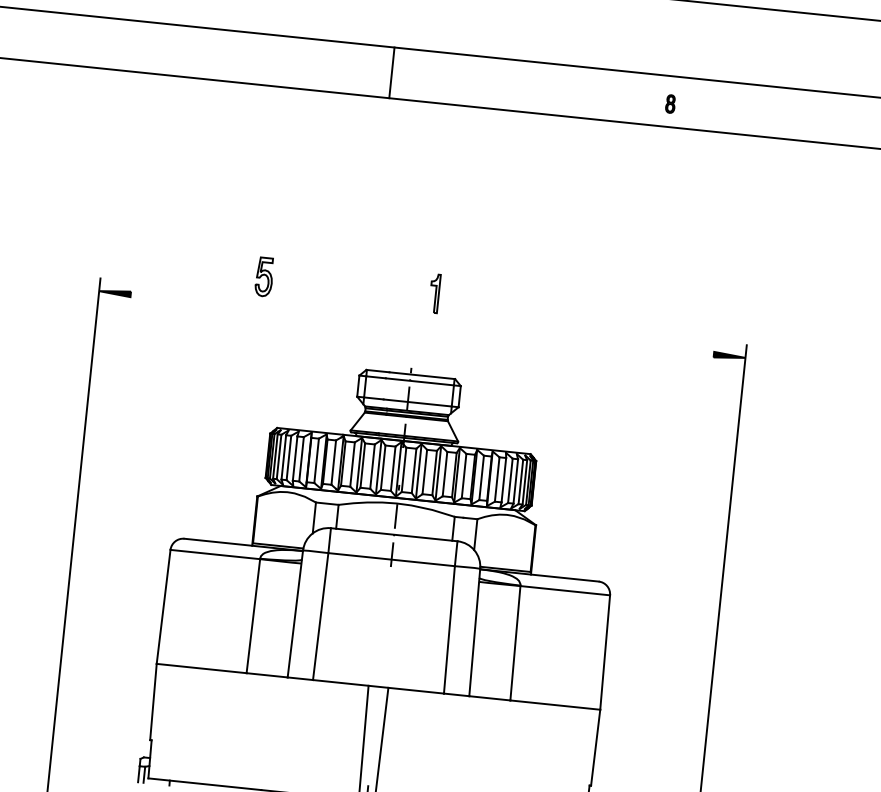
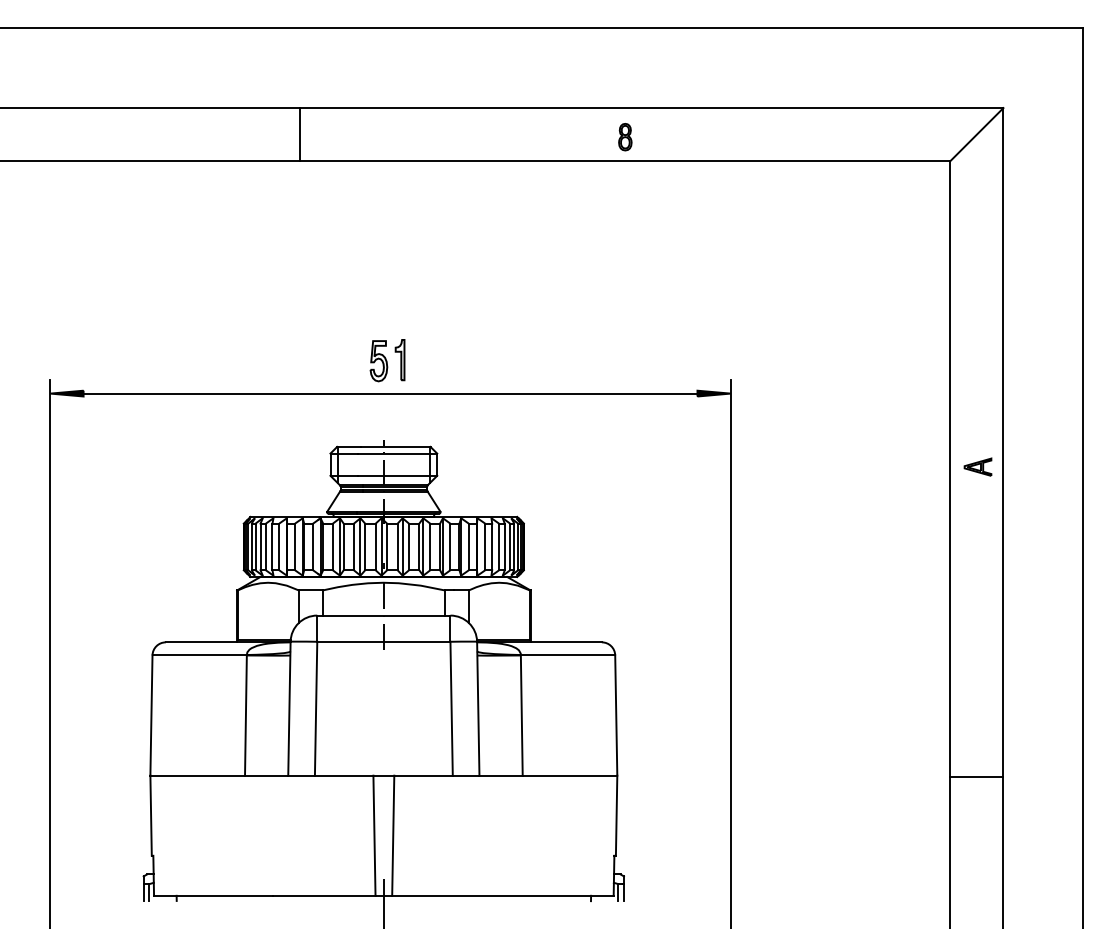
line: (391, 72) -> (299, 134), moved
part: (670, 104) -> (625, 137), size x1.43
part: (263, 277) -> (378, 361), moved
line: (422, 324) -> (390, 393), added

